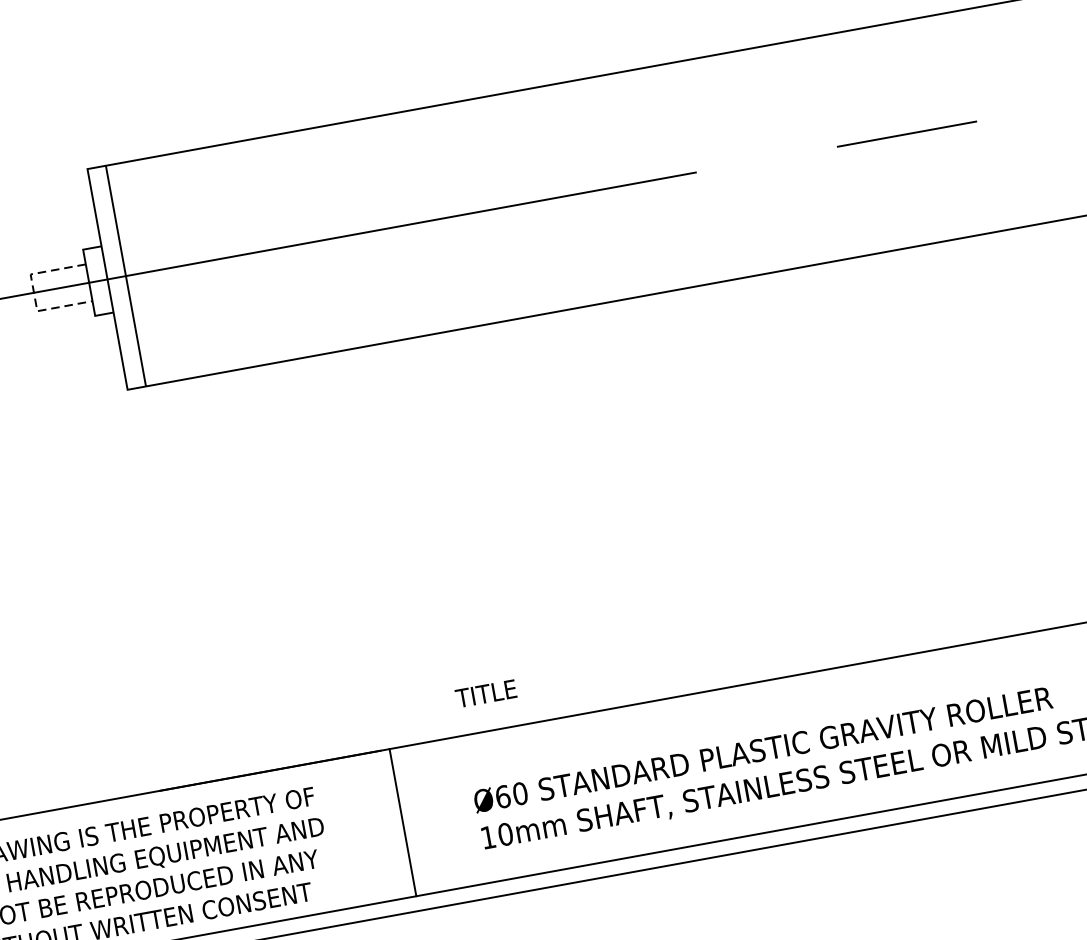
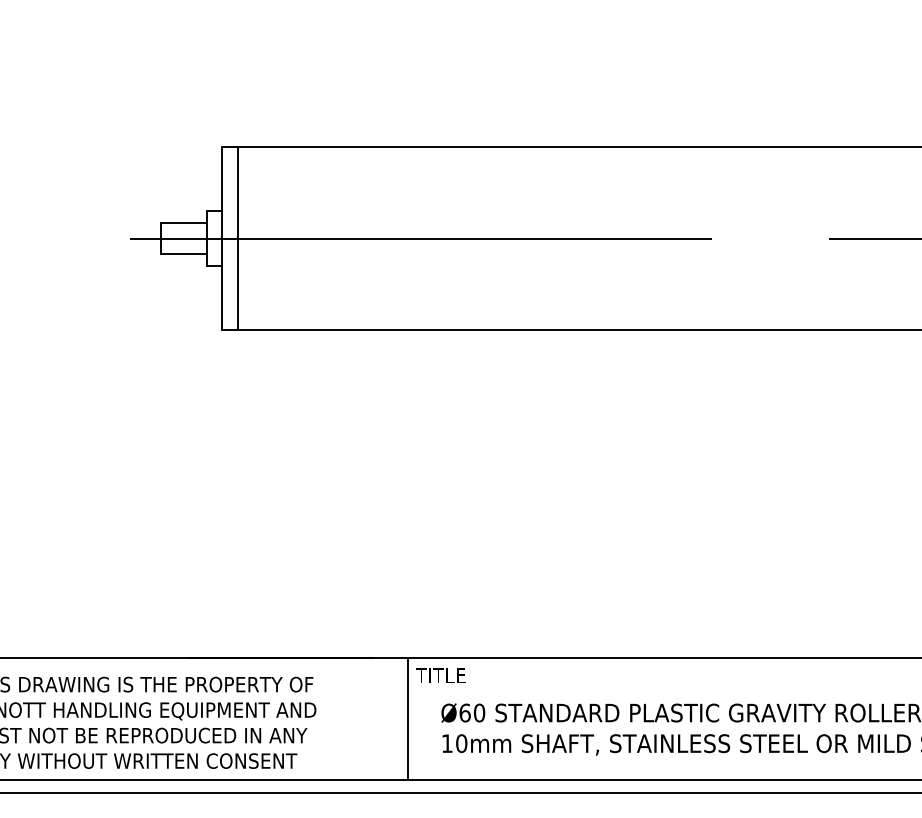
line: (34, 293) -> (161, 239), dashed -> solid
text: (486, 693) -> (440, 675), moved
line: (402, 823) -> (407, 719), moved

